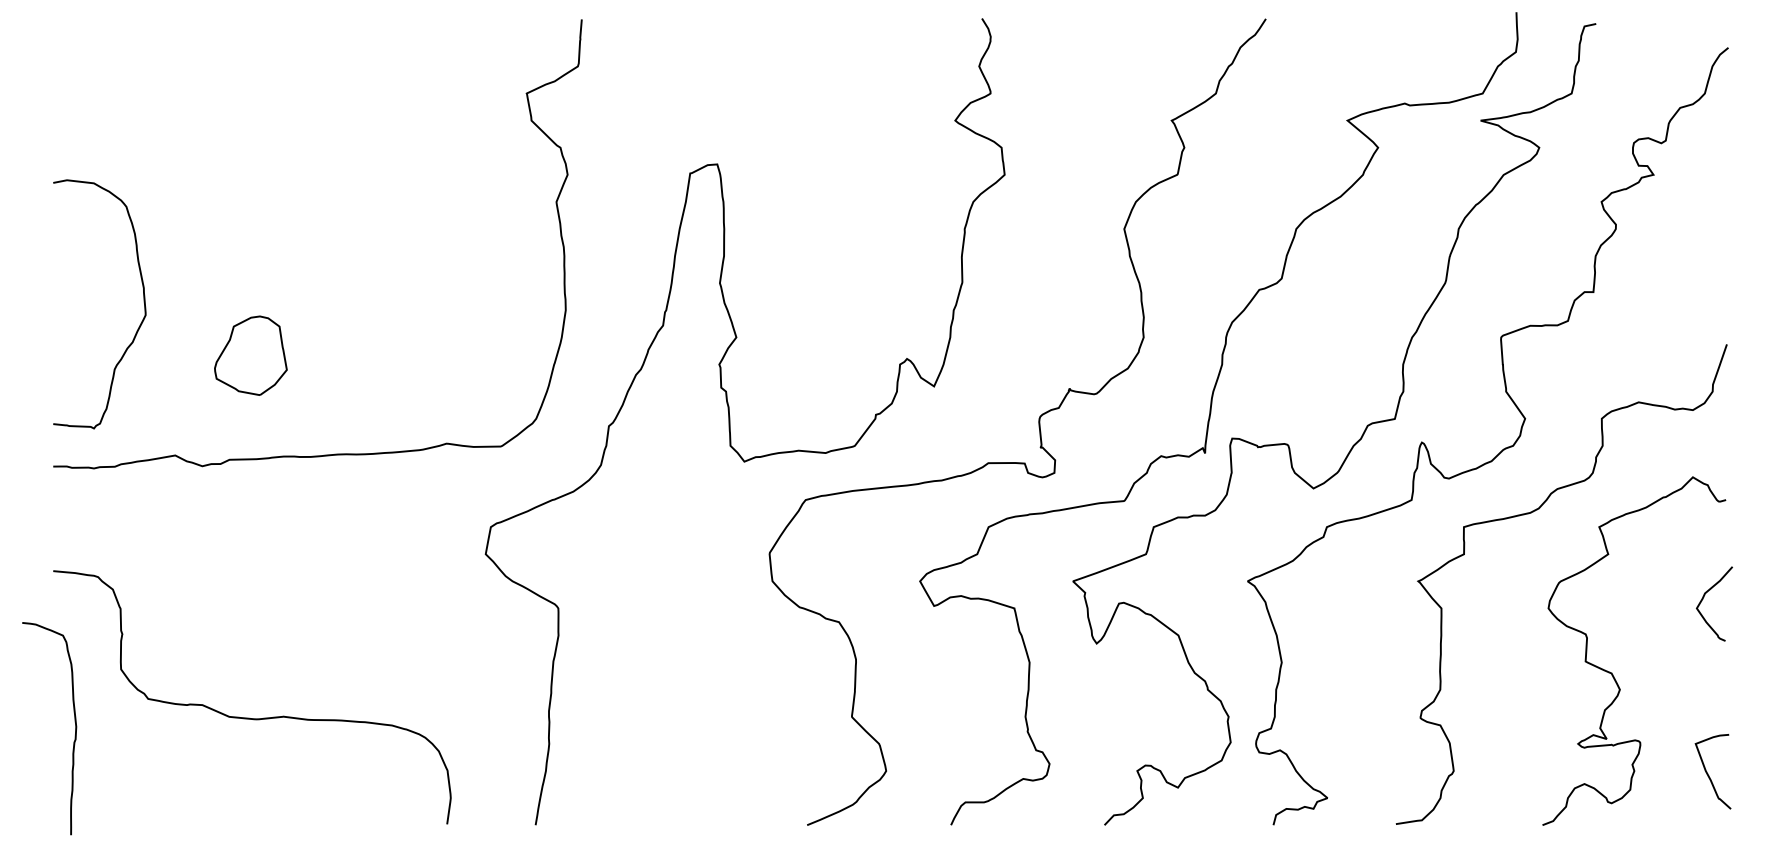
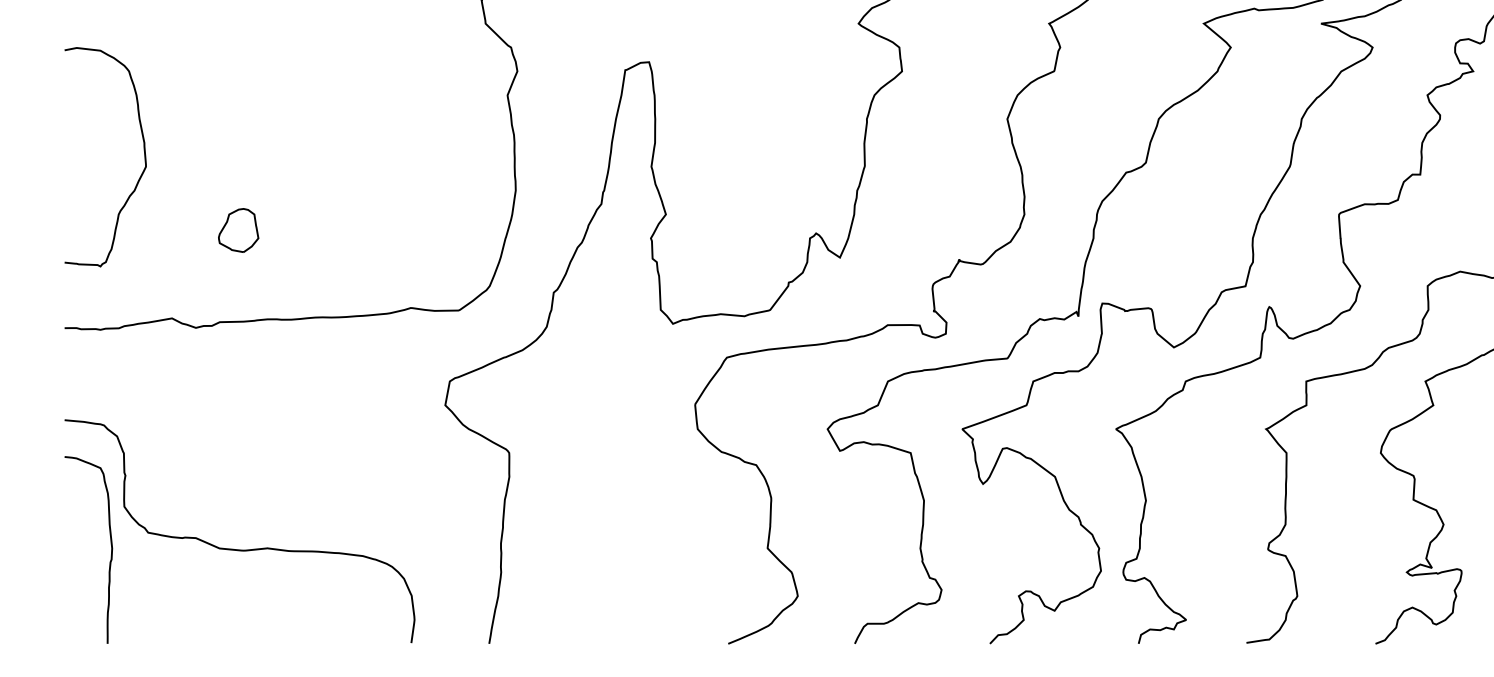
curve: (143, 302) -> (144, 155), moved
part: (250, 355) -> (238, 230), size x0.62
curve: (74, 722) -> (110, 544), moved

